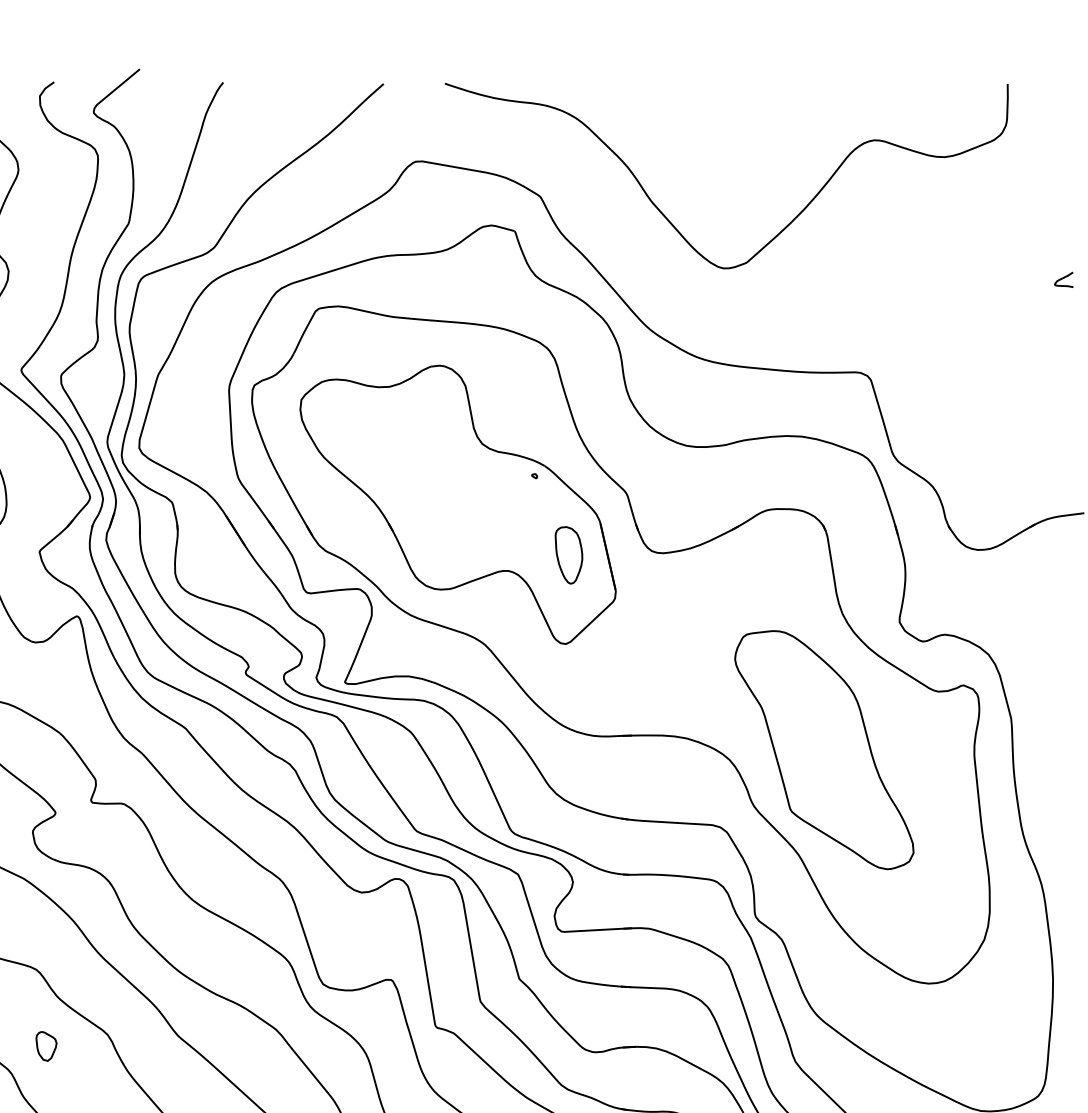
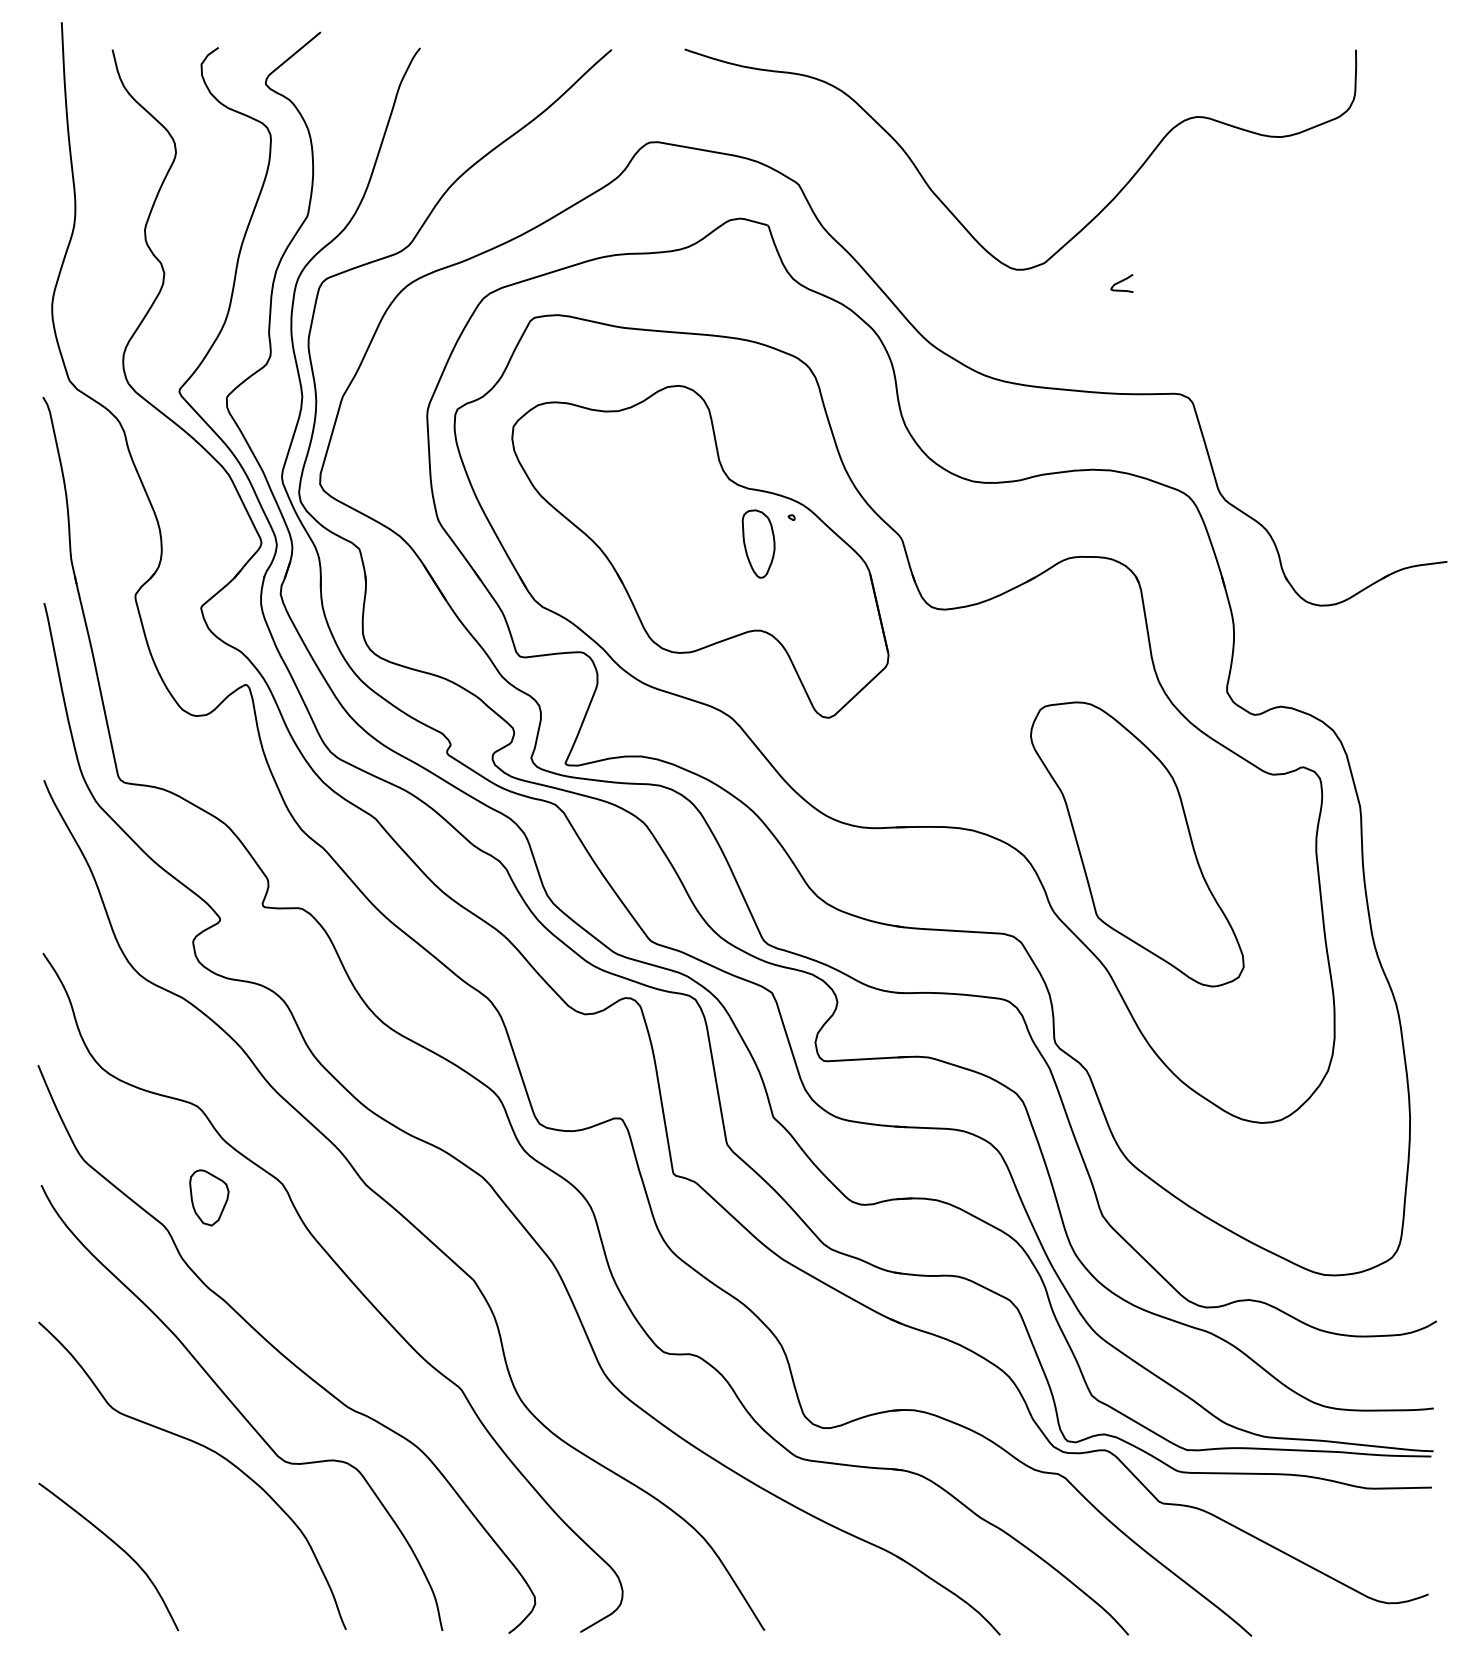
curve: (1063, 279) -> (1121, 282), moved
part: (568, 554) -> (758, 543), moved
part: (46, 1046) -> (209, 1197), size x1.6

